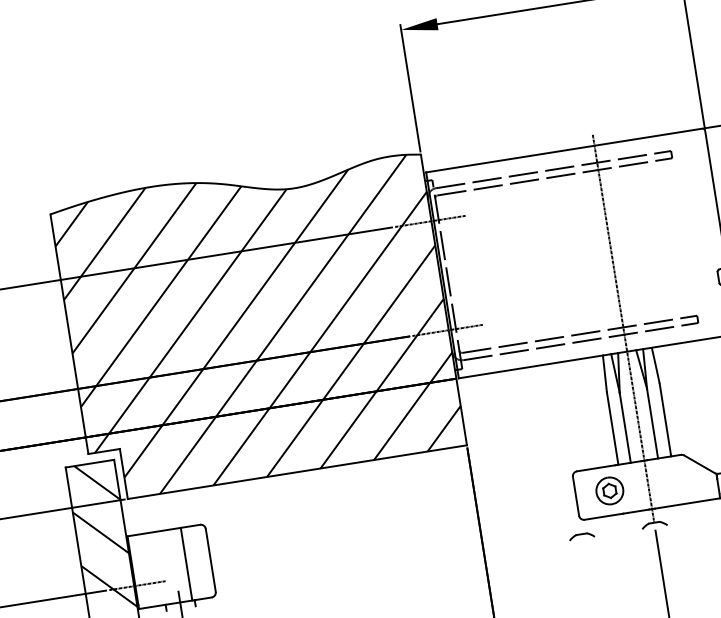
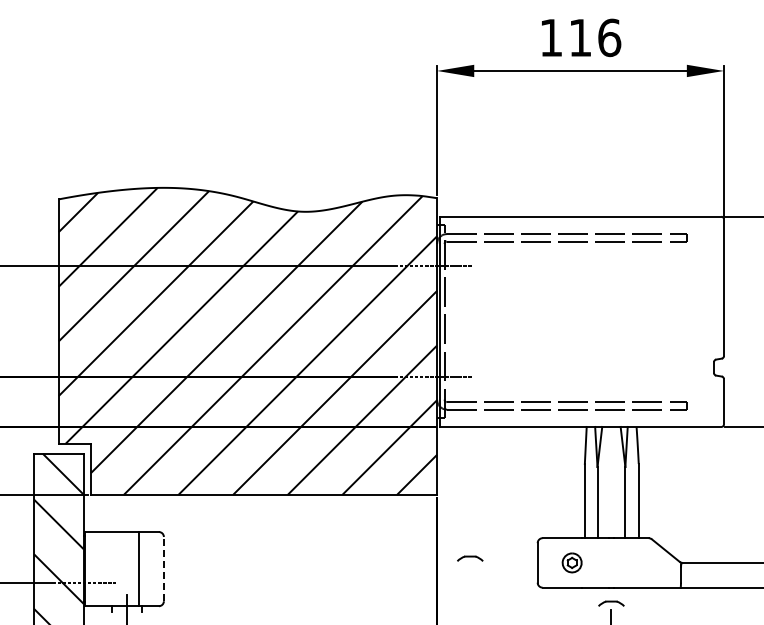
line: (623, 328) -> (611, 403), removed
part: (609, 490) -> (571, 562), size x0.7
part: (582, 536) -> (470, 558), moved
line: (210, 559) -> (163, 568), solid -> dashed

